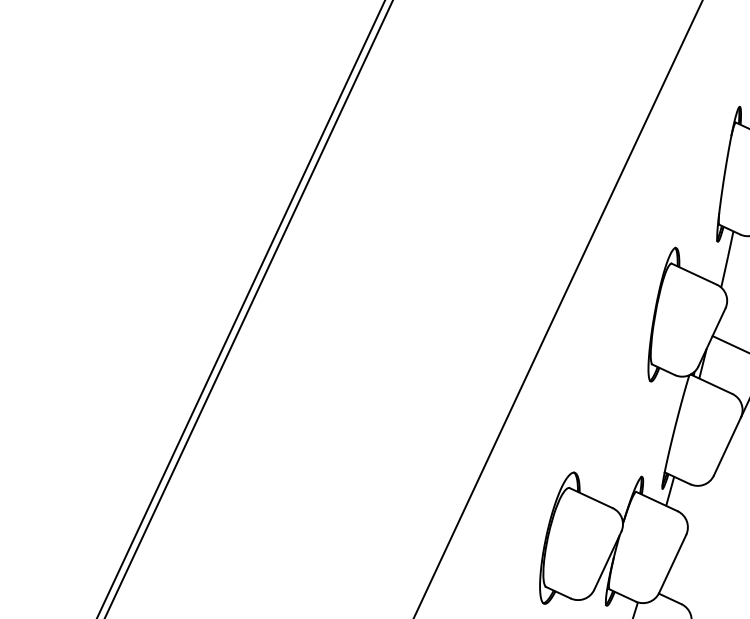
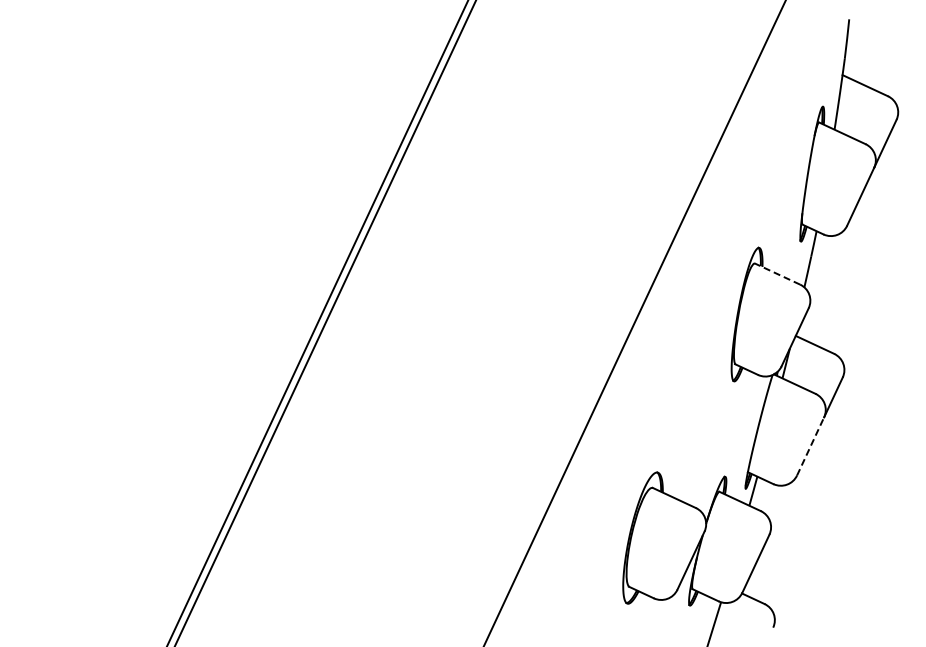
line: (693, 273) -> (776, 273), solid -> dashed
line: (727, 446) -> (810, 446), solid -> dashed

